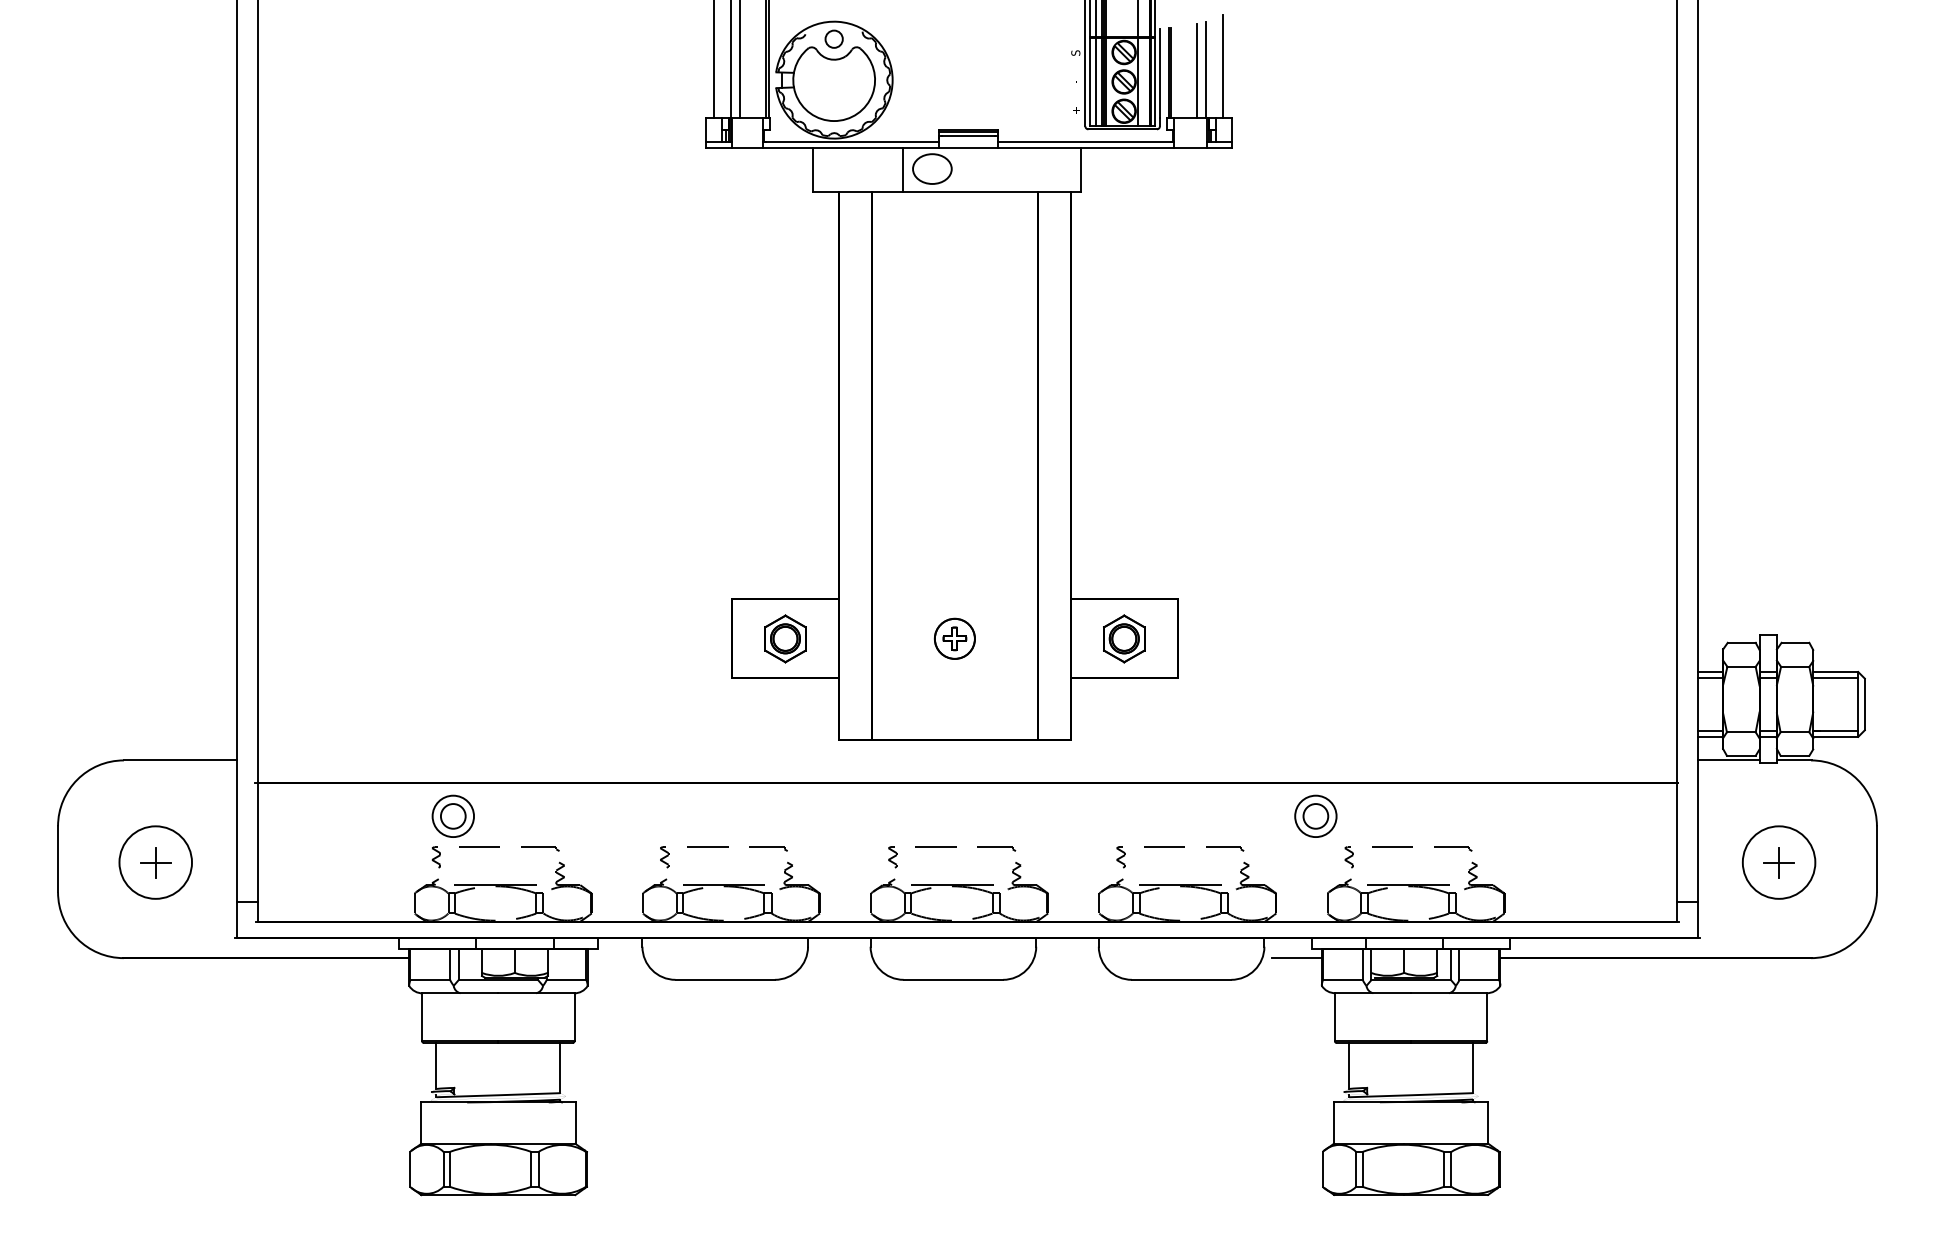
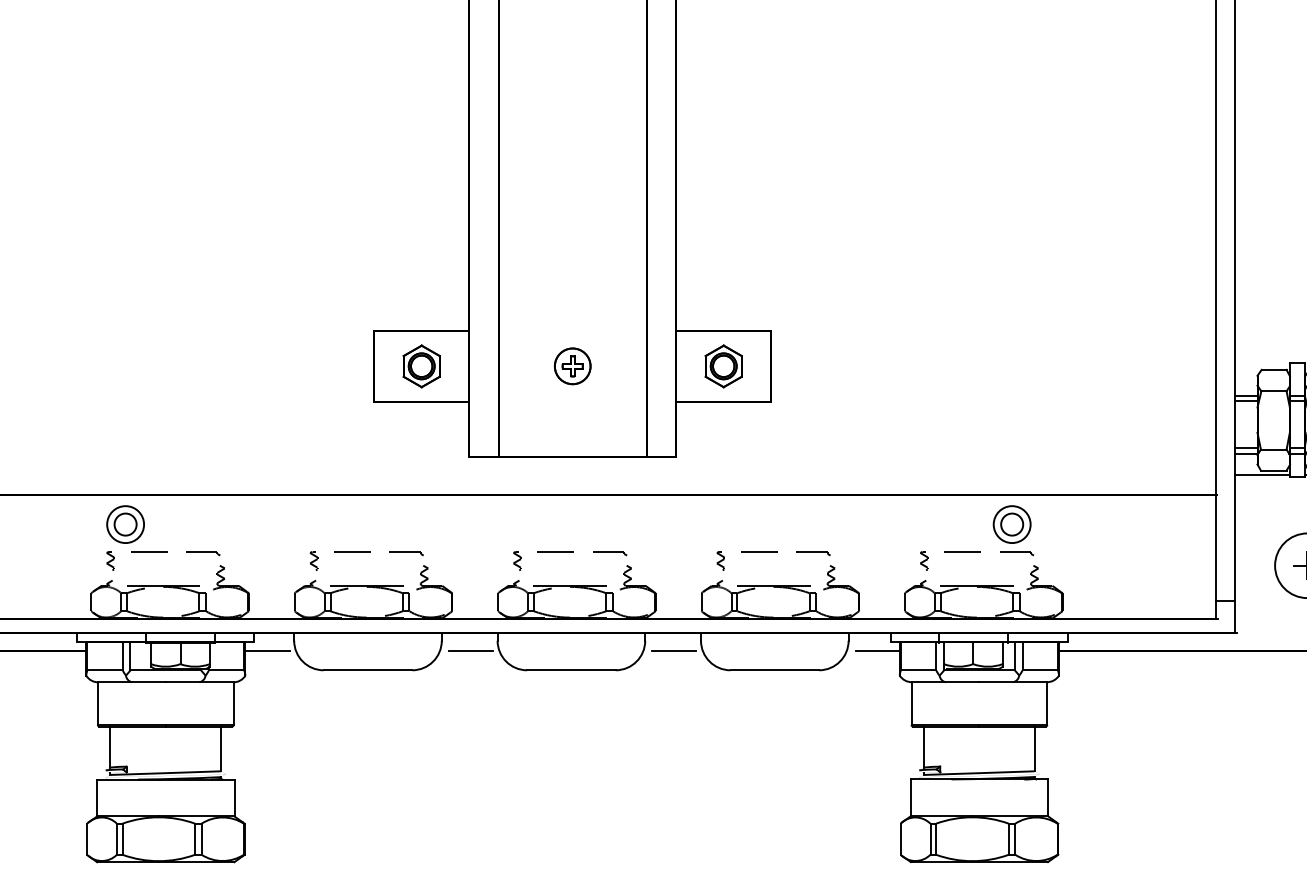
part: (1315, 815) -> (1011, 523), moved
line: (612, 958) -> (267, 651), added
line: (840, 958) -> (470, 651), added
line: (1068, 958) -> (673, 651), added

